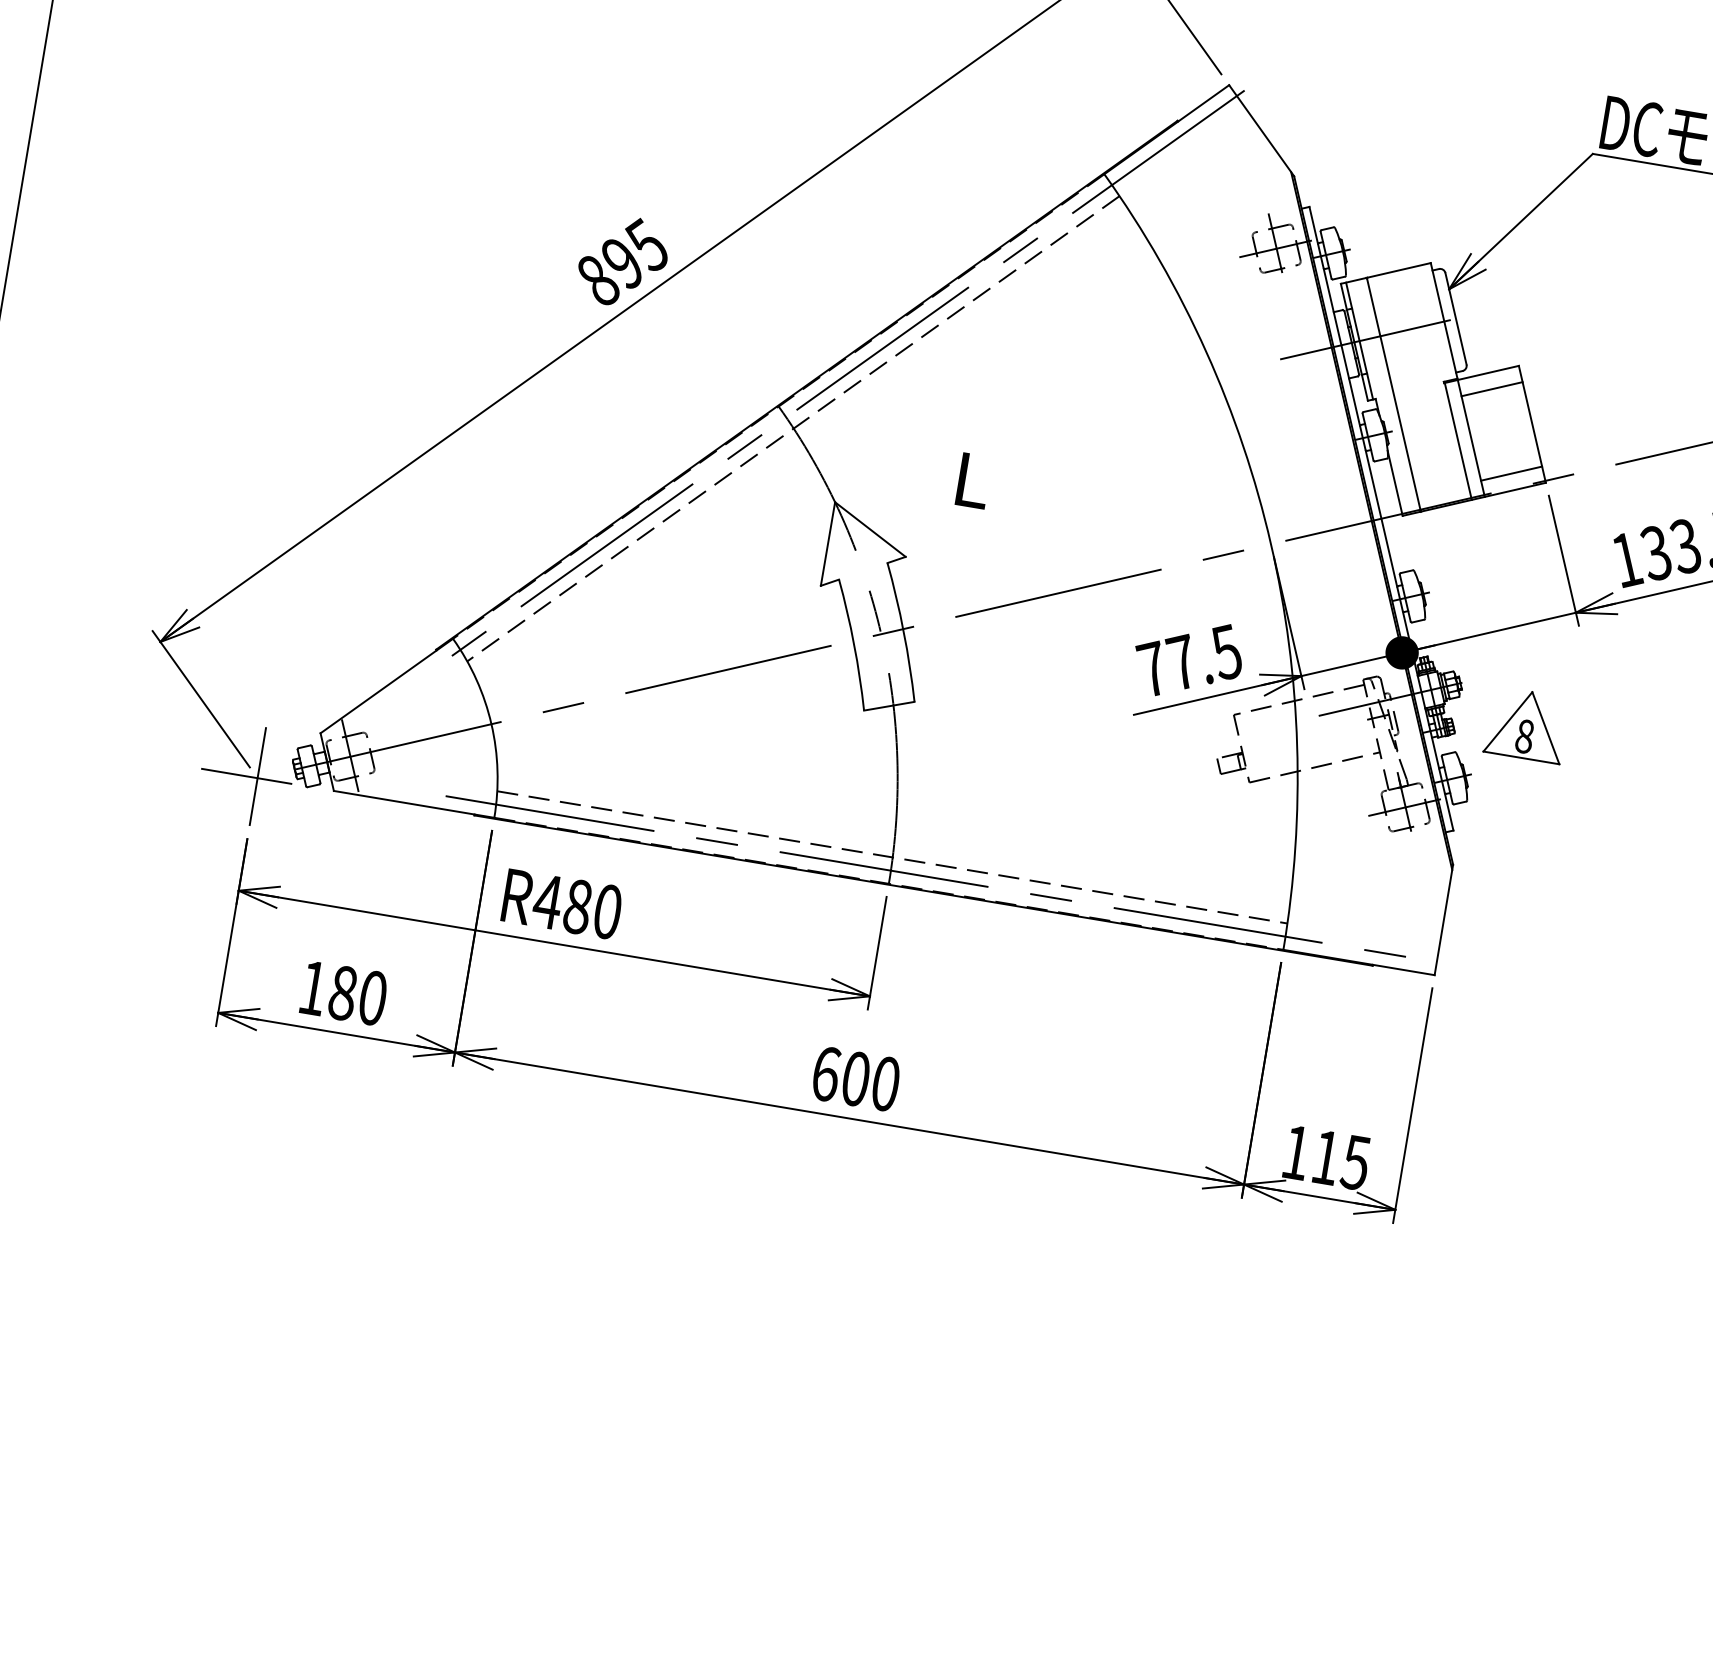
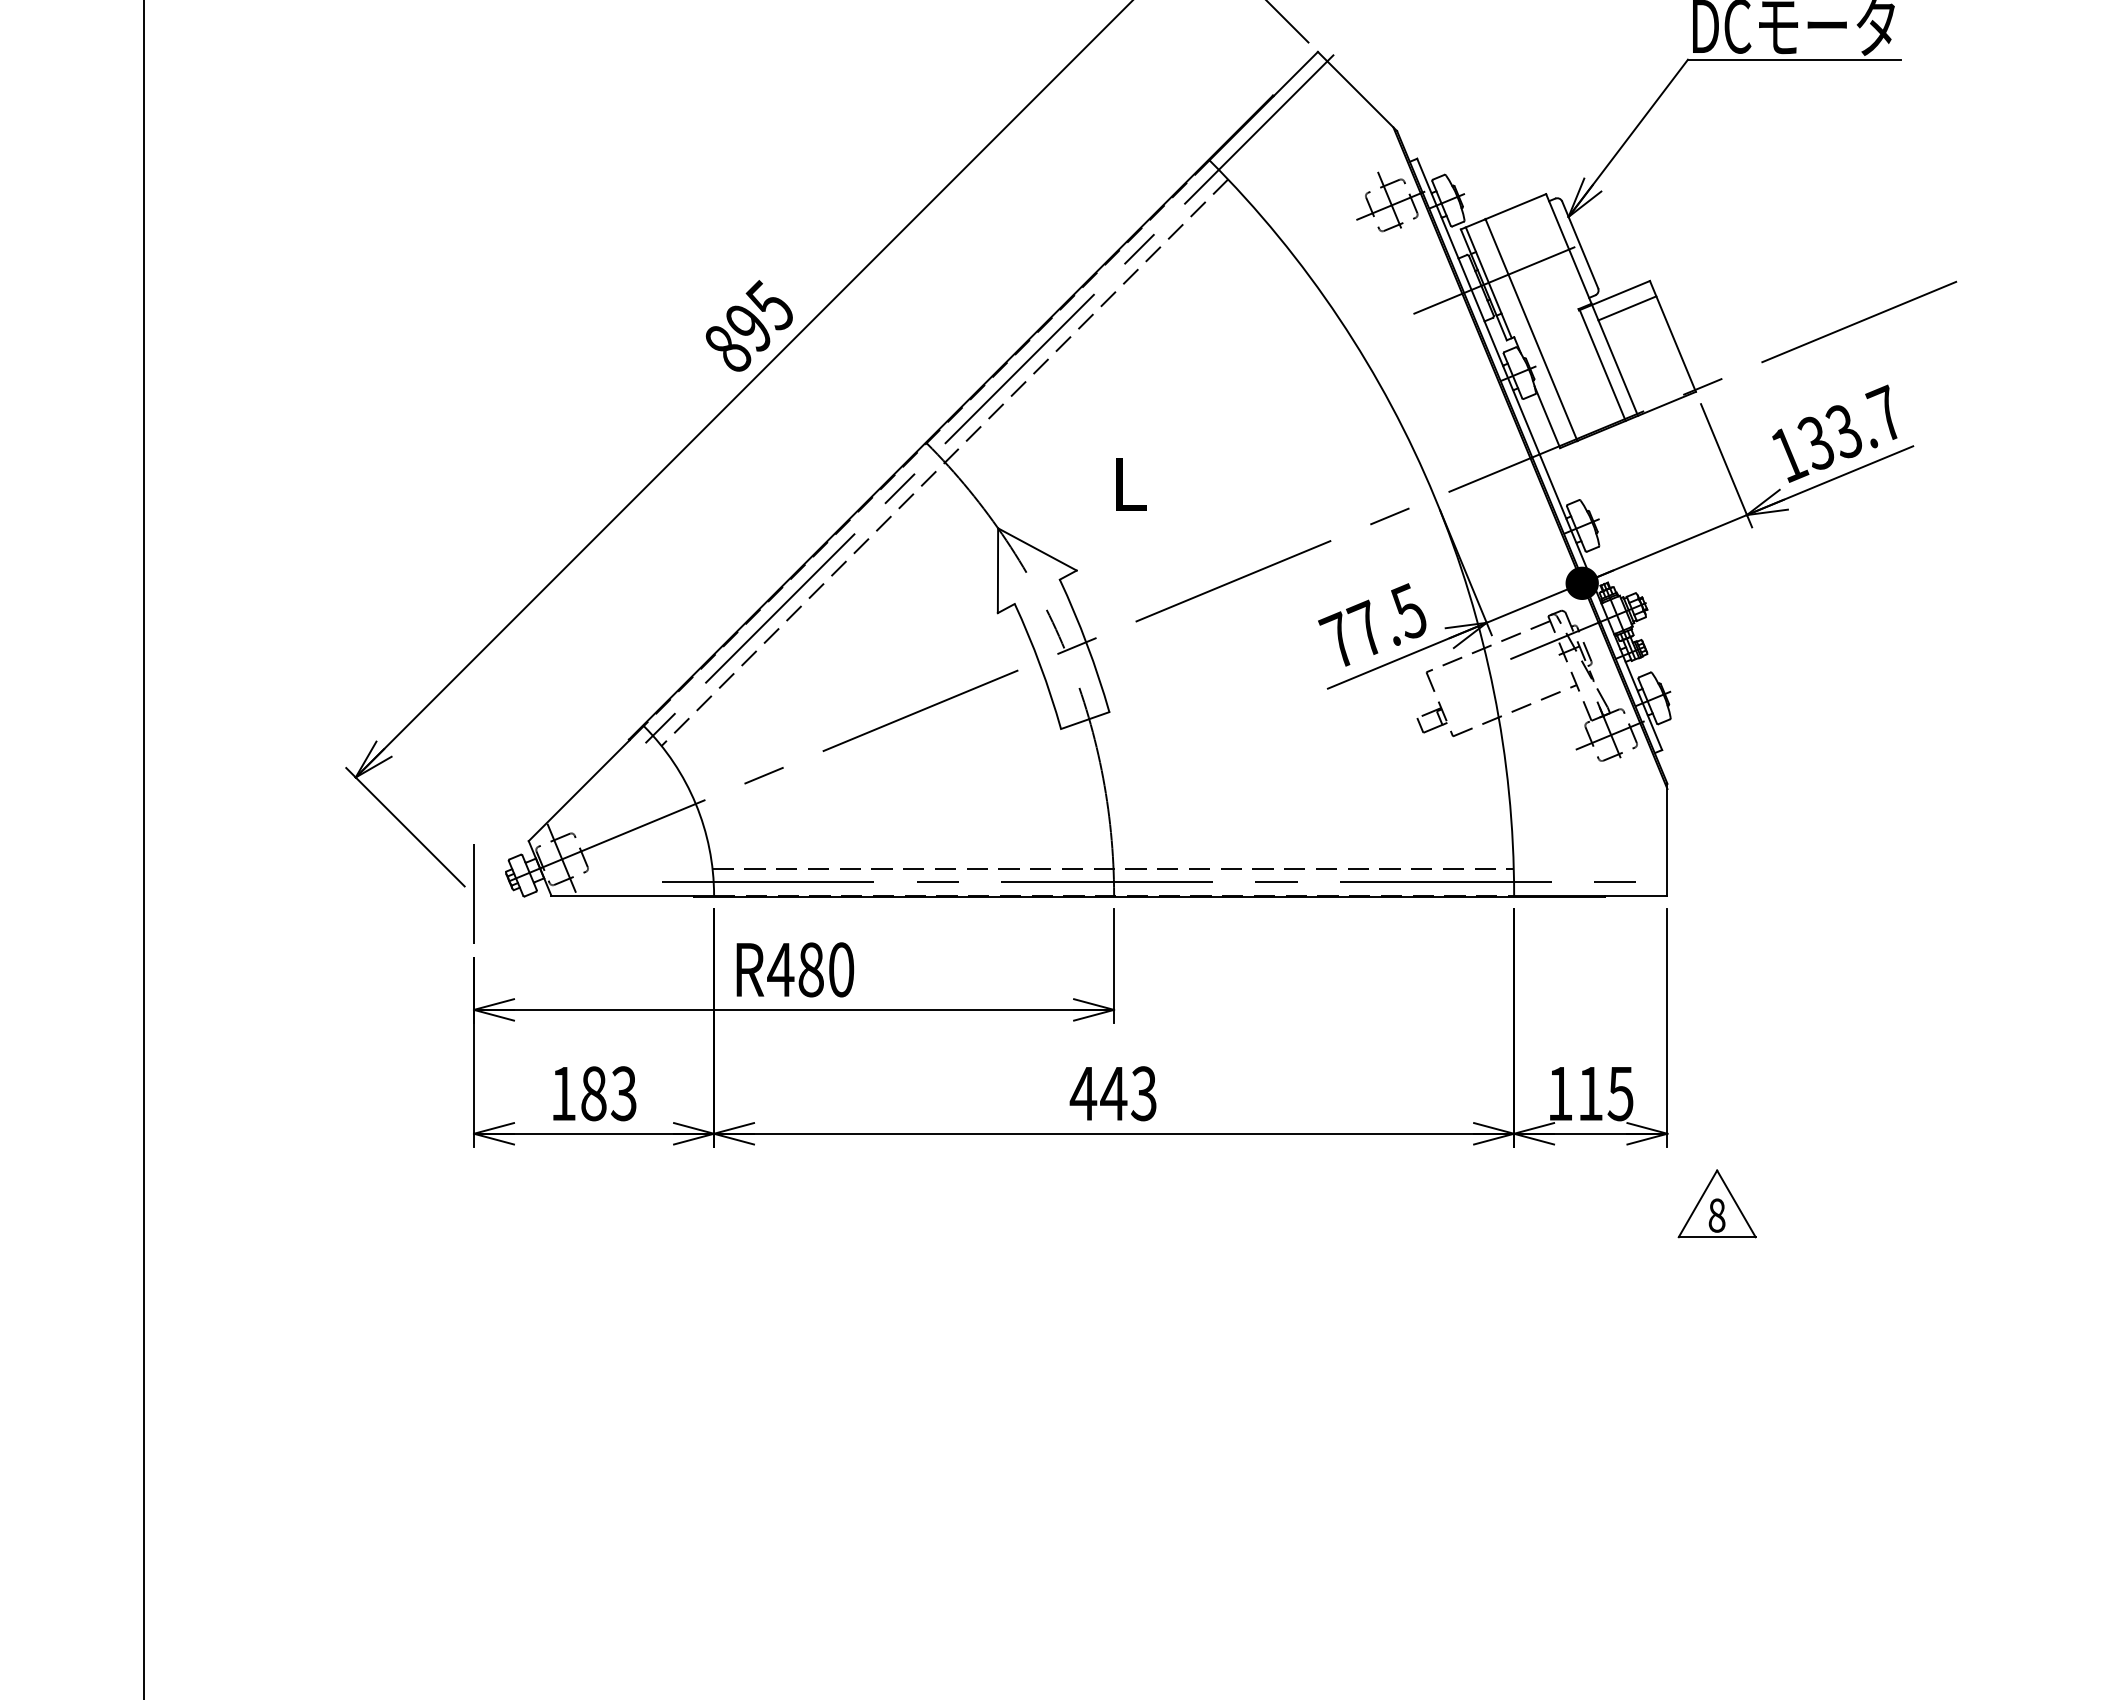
line: (1511, 473) -> (1660, 388), removed
part: (1526, 724) -> (1716, 1203), moved
line: (246, 775) -> (462, 895), removed
text: (372, 997) -> (623, 1093), 180 -> 183
text: (854, 1078) -> (1112, 1093), 600 -> 443

